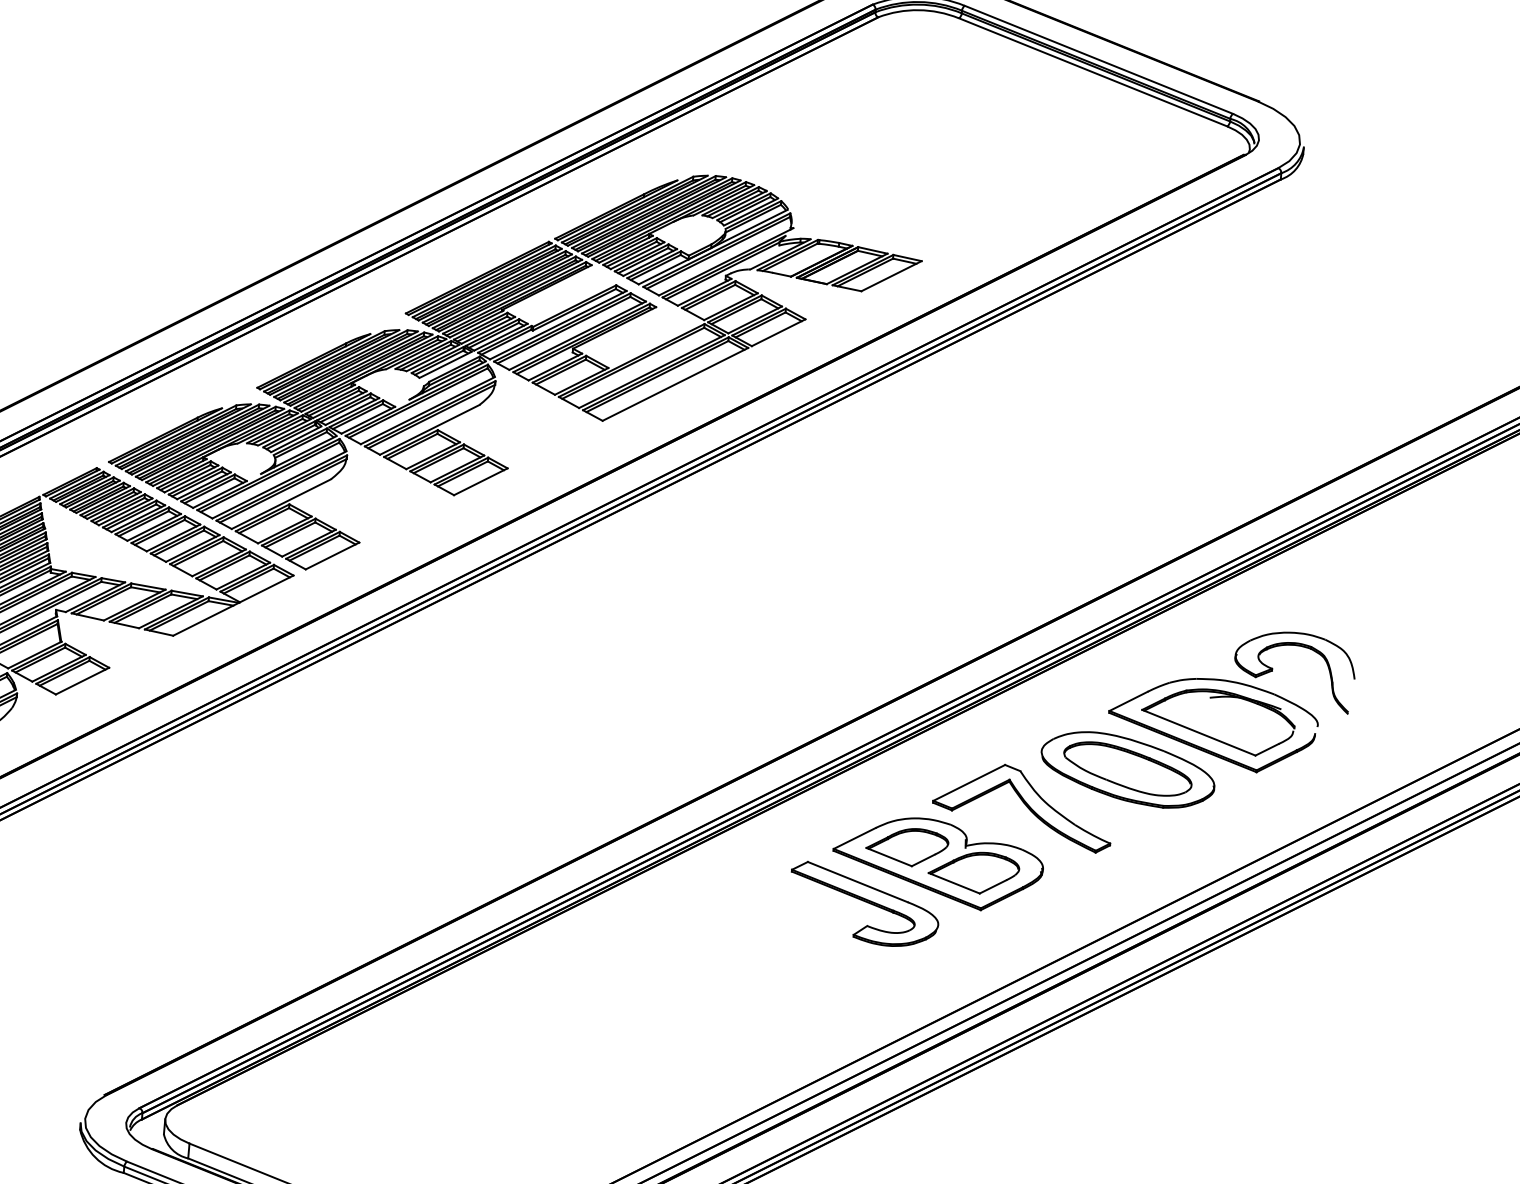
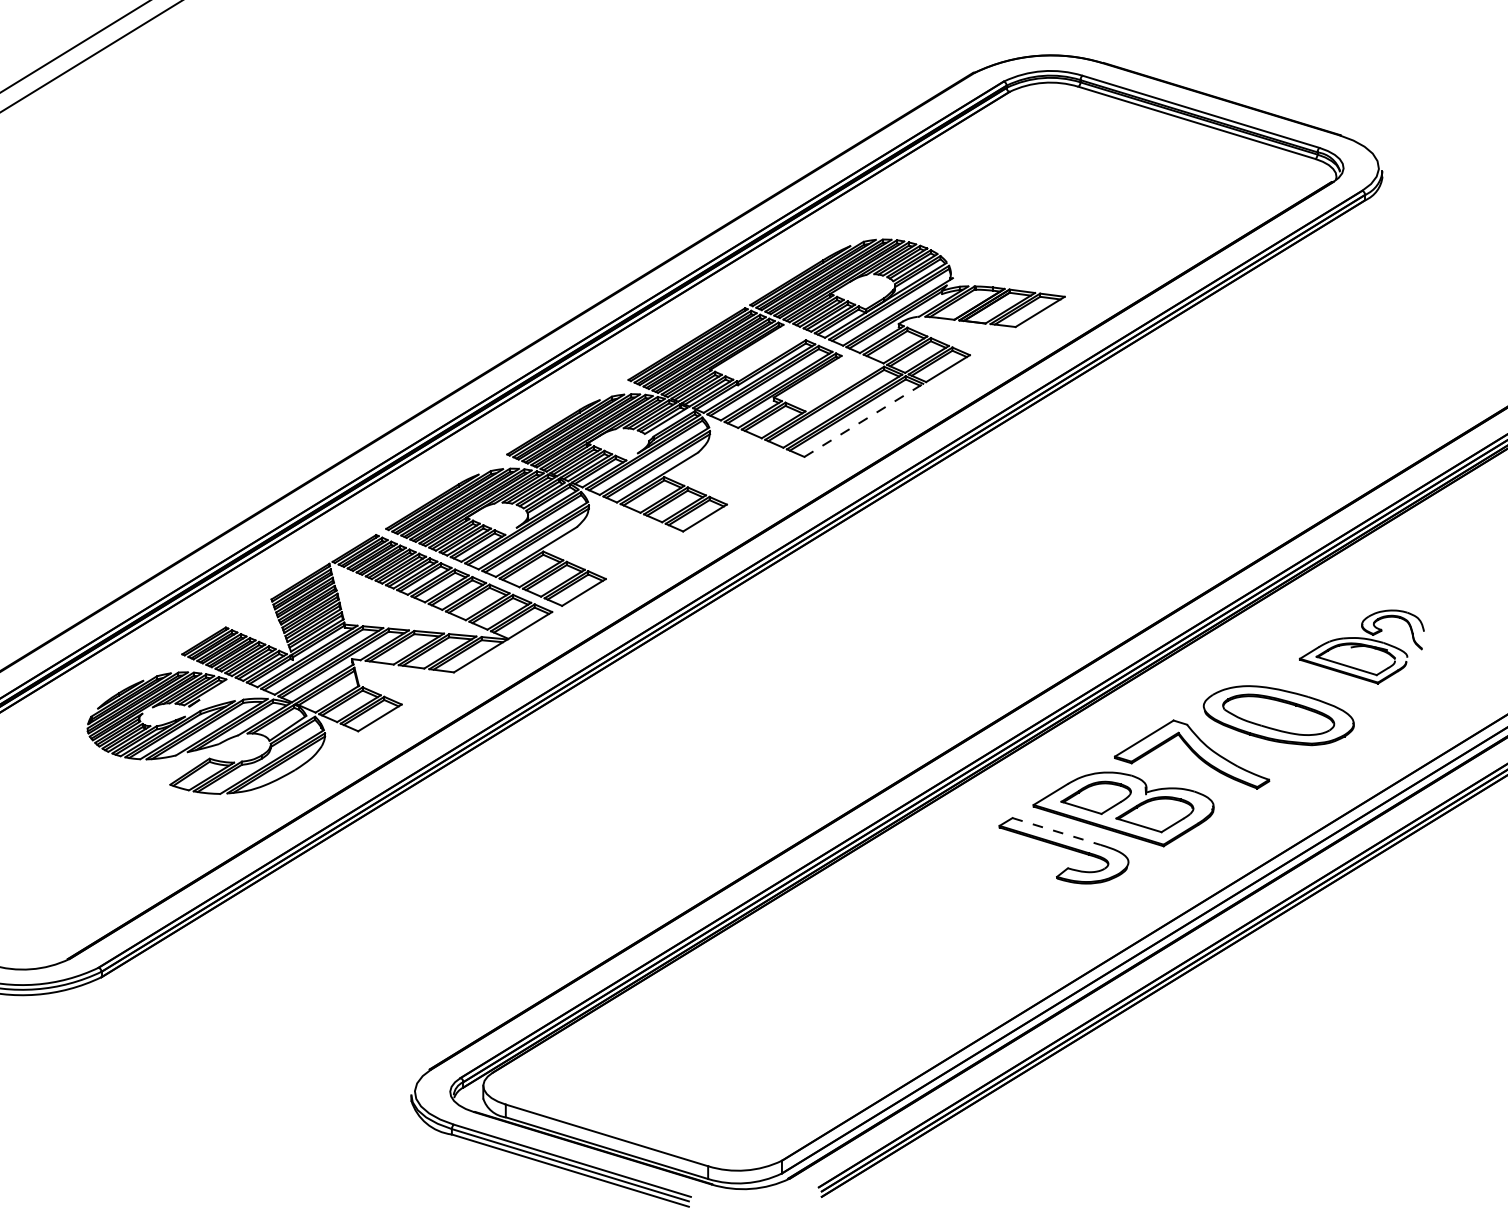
line: (675, 384) -> (863, 420), solid -> dashed
part: (1231, 697) -> (1361, 646), size x0.6
line: (858, 882) -> (1057, 831), solid -> dashed

